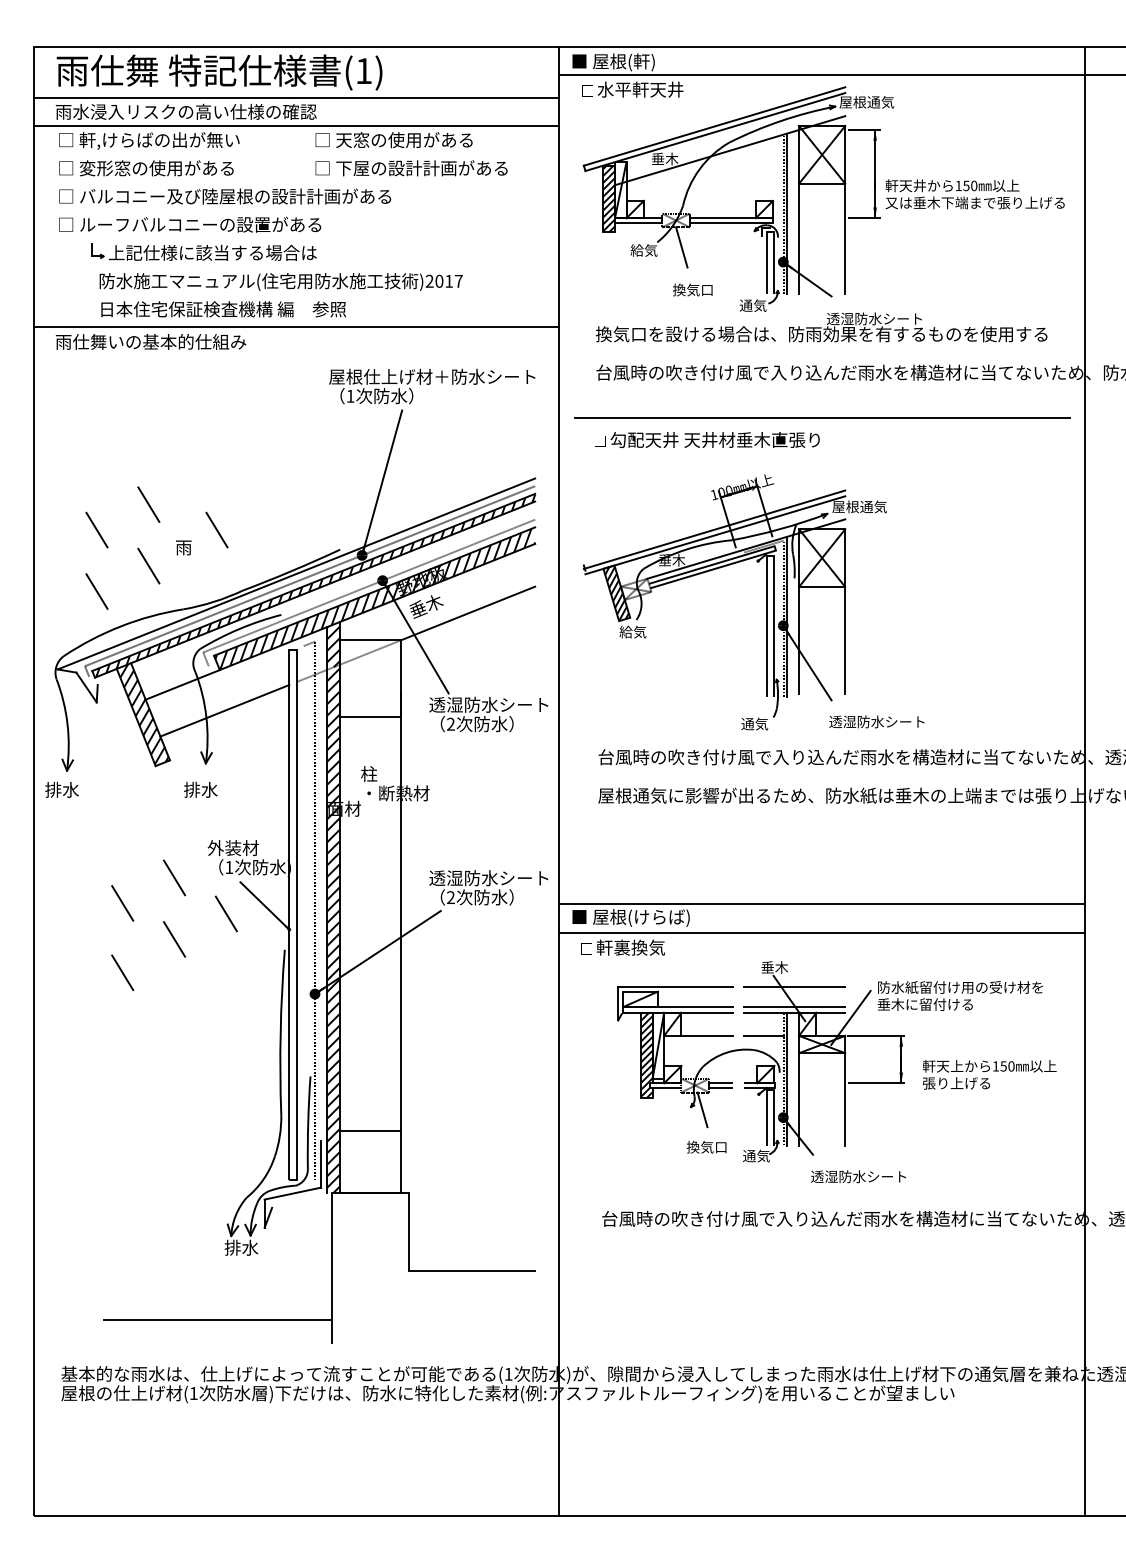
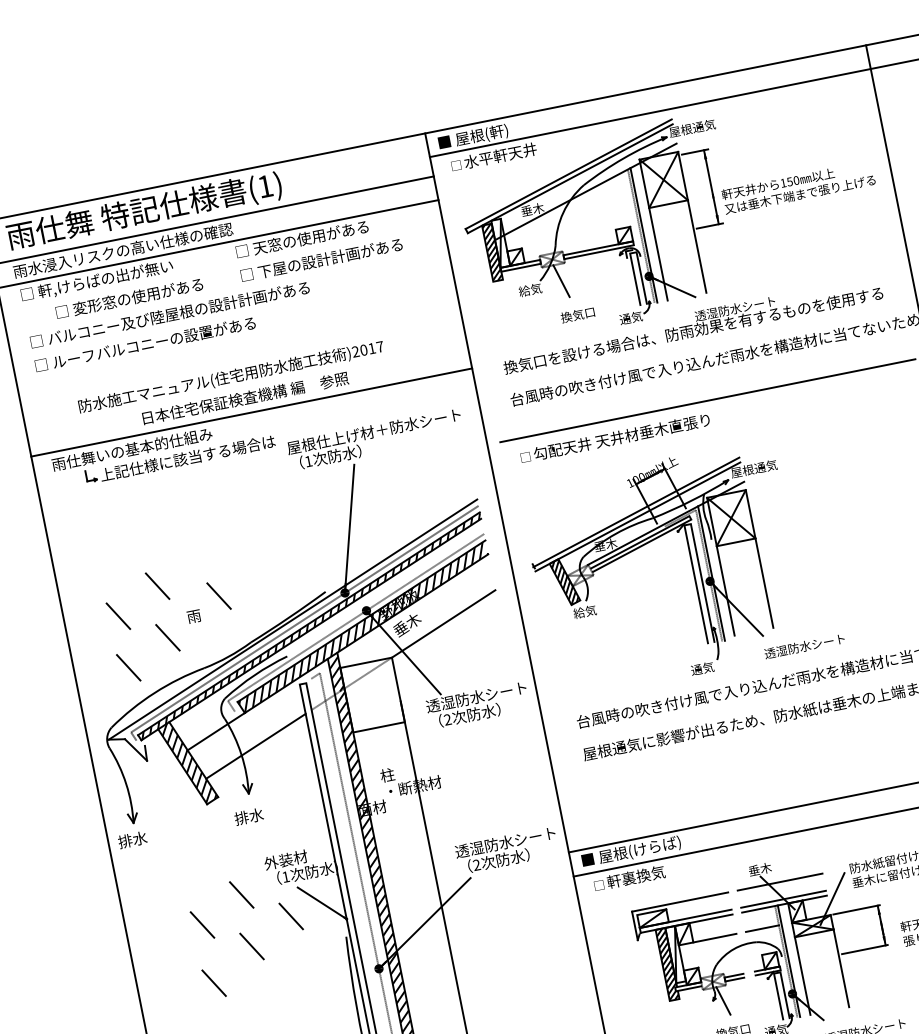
text: (146, 168) -> (129, 298), moved
part: (203, 251) -> (179, 458), moved
text: (223, 309) -> (245, 398), moved

